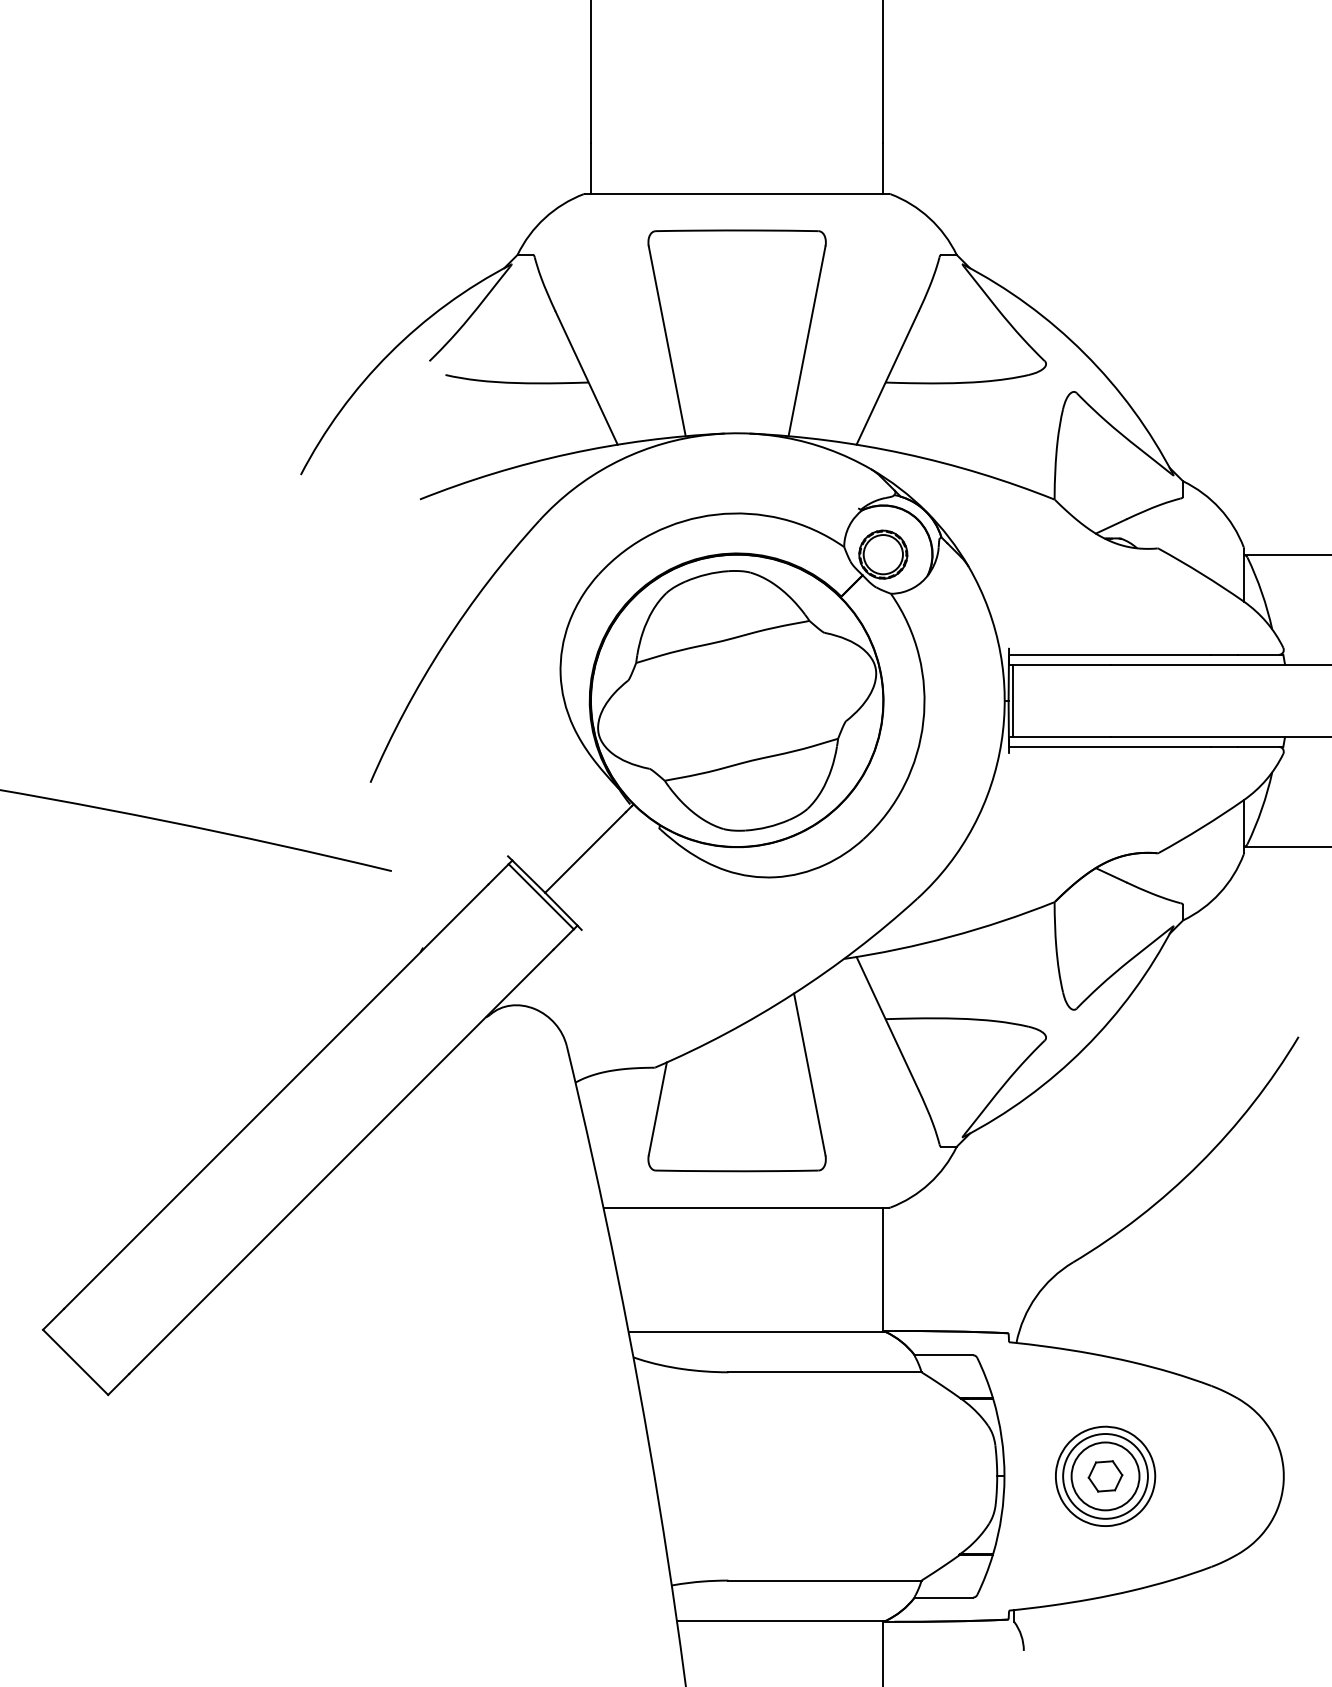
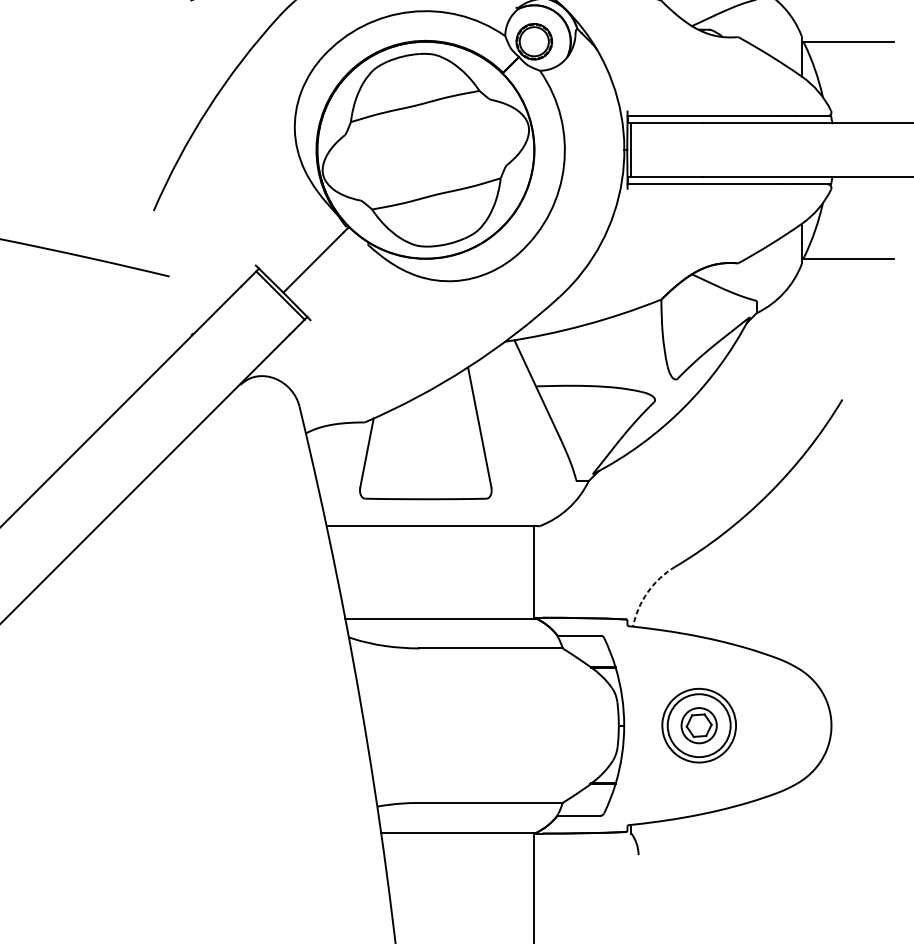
arc: (1036, 1296) -> (647, 592), solid -> dashed
circle: (1105, 1476) -> (699, 725), size x0.7

